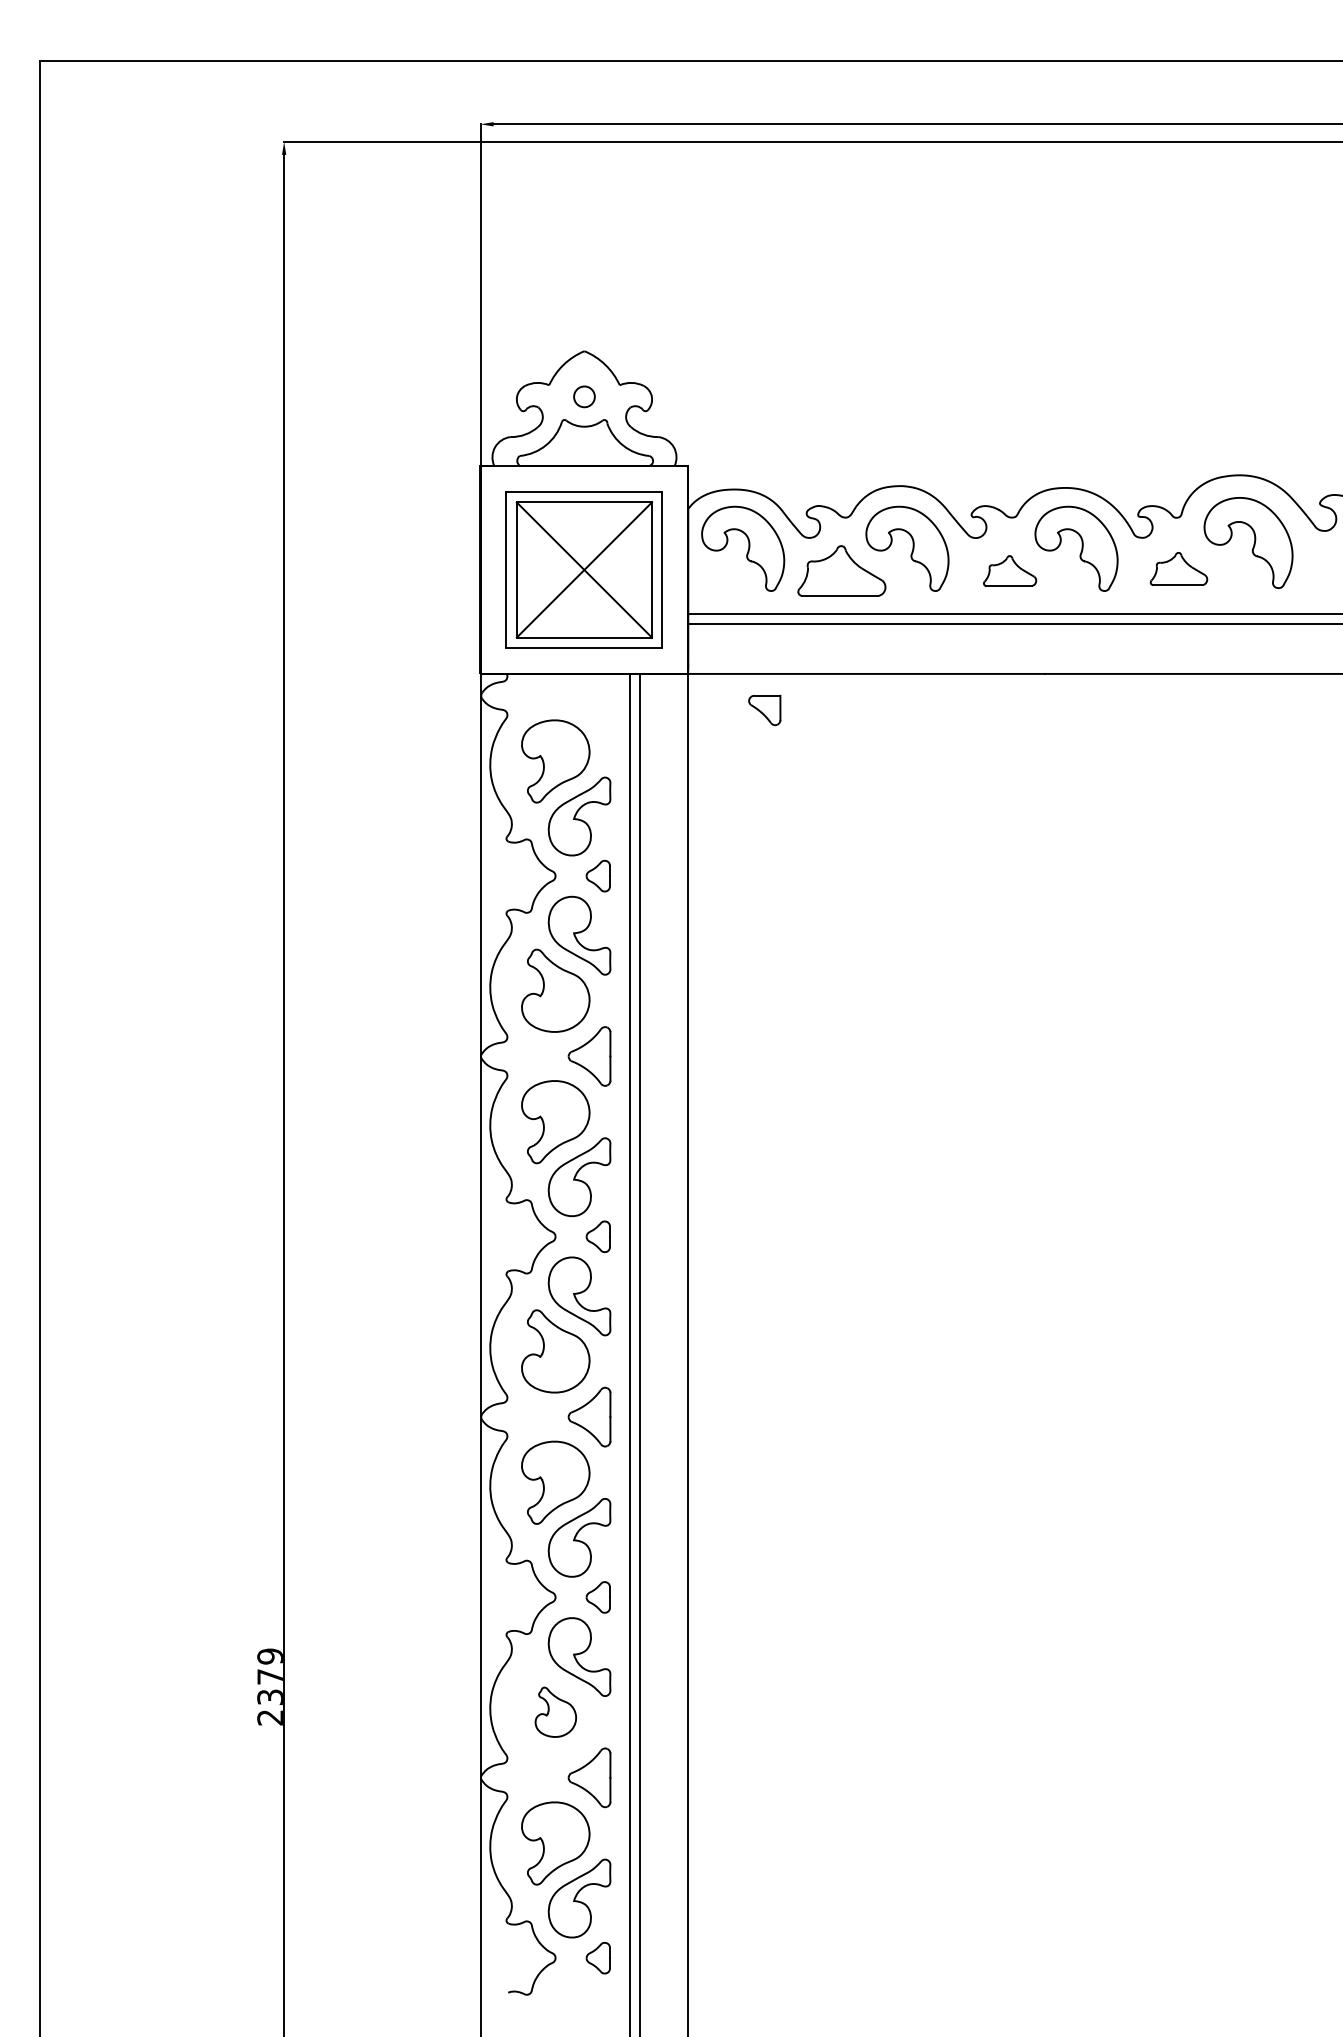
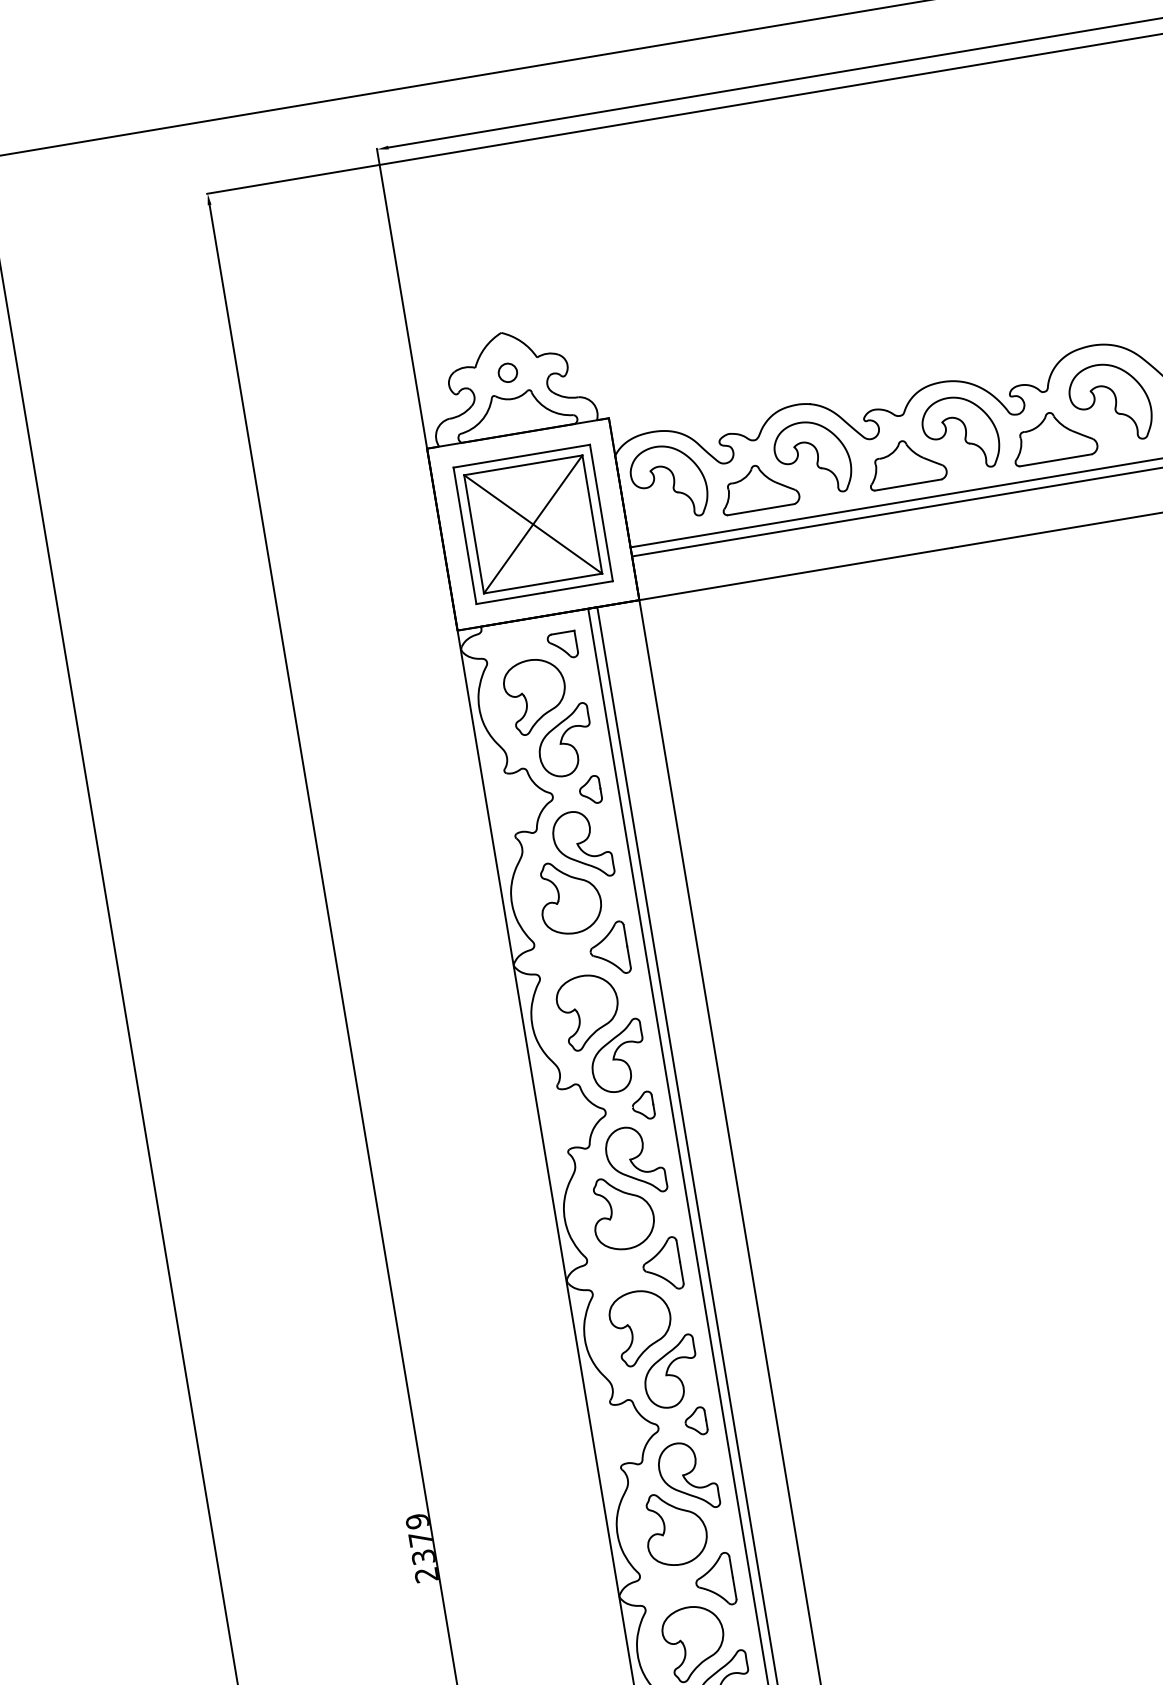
part: (1178, 568) -> (1053, 436), size x1.67
part: (1009, 570) -> (905, 462), size x1.67
part: (764, 710) -> (562, 645), moved
part: (555, 1712) -> (675, 1528), size x1.67

